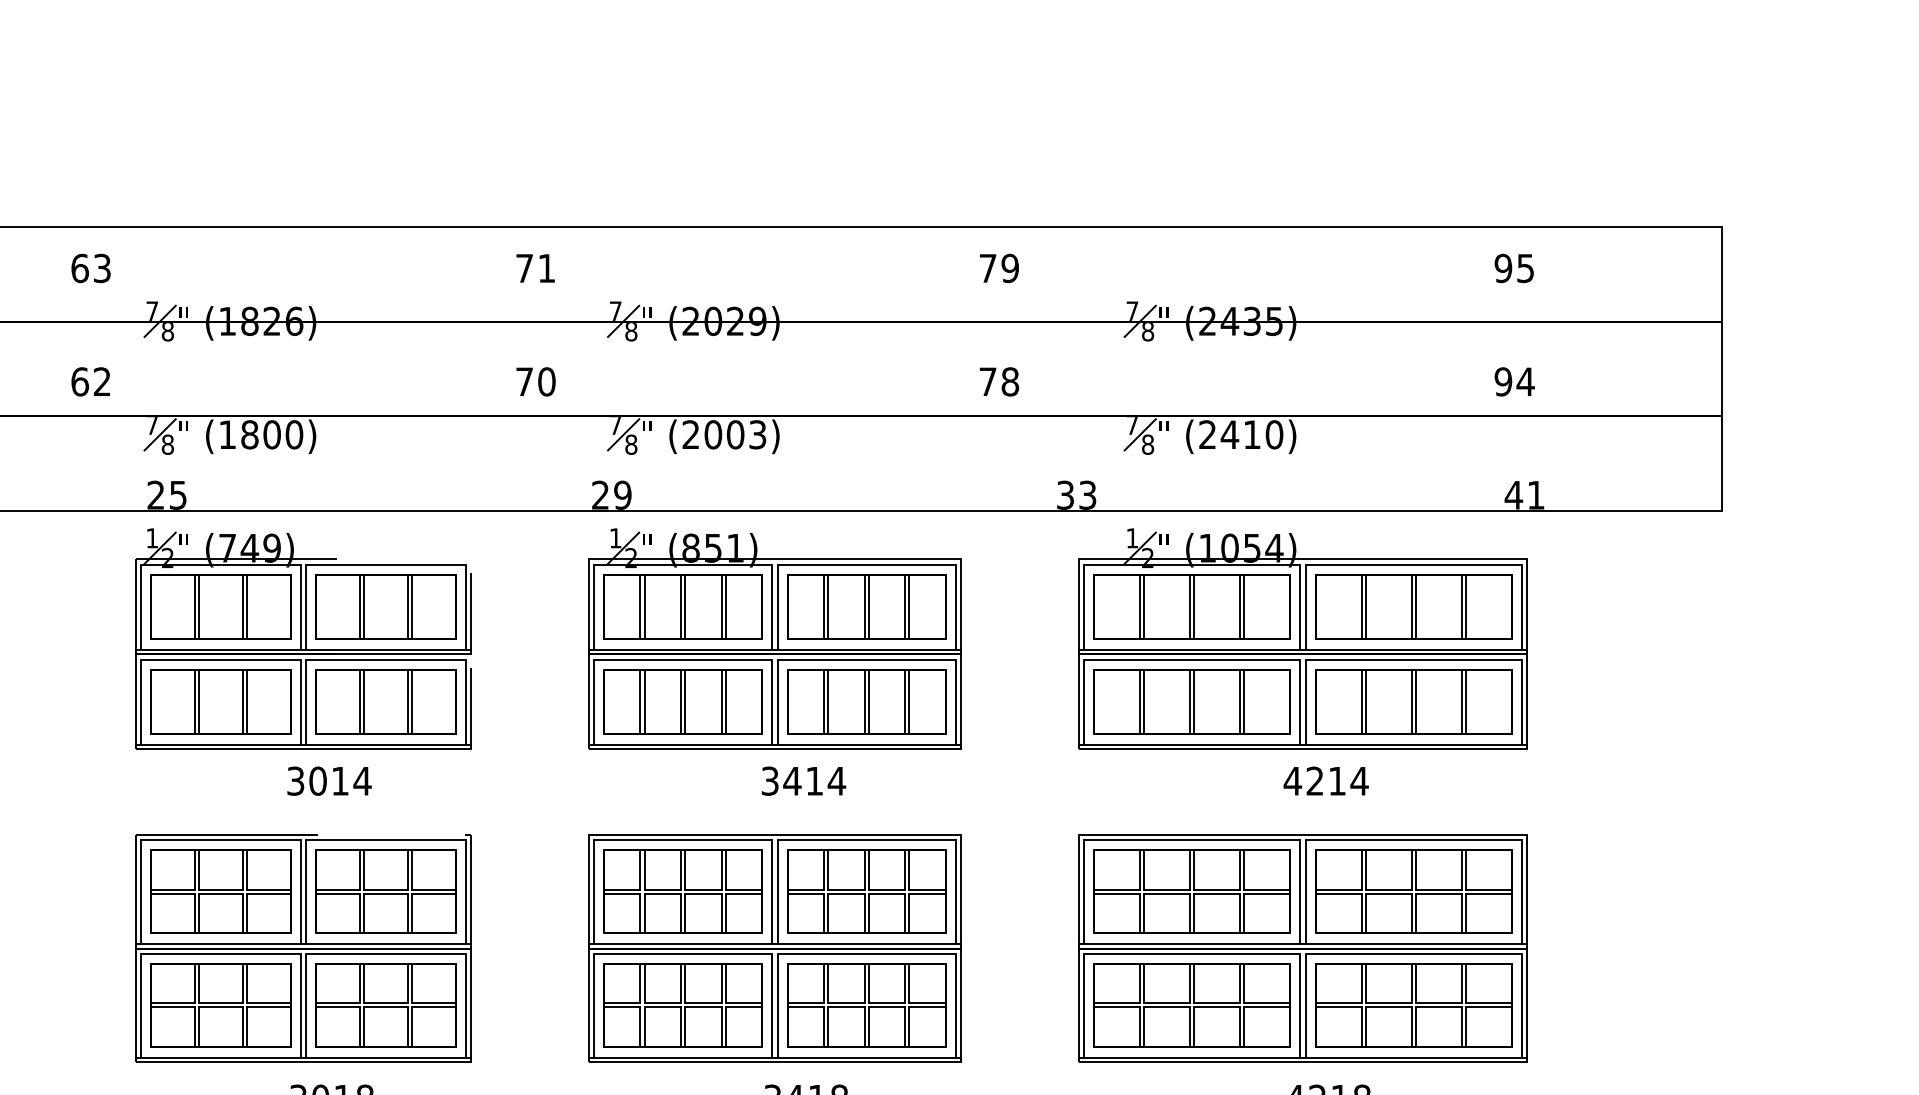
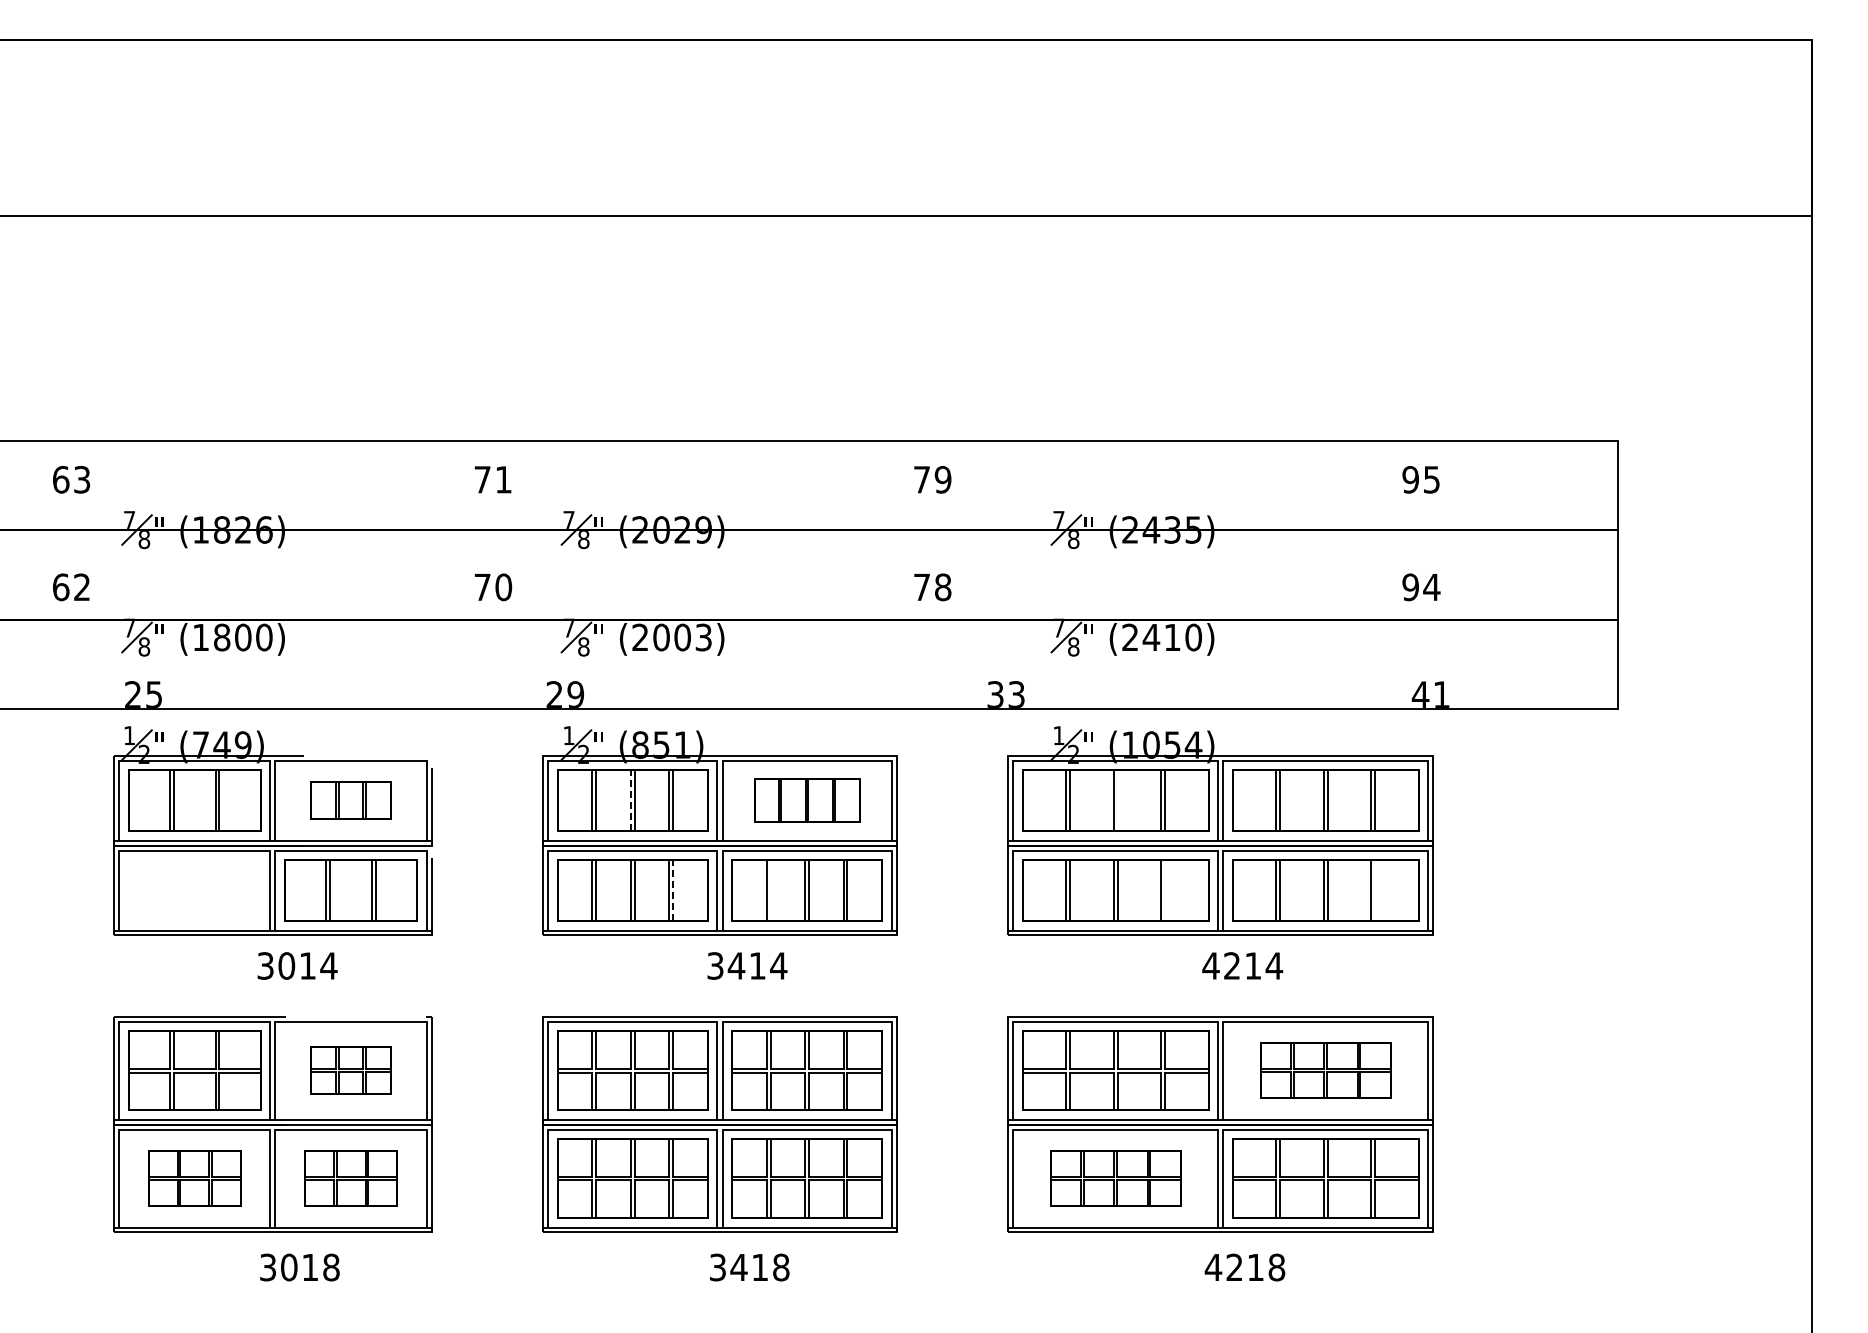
part: (385, 606) -> (350, 800), size x0.6
line: (680, 606) -> (630, 800), solid -> dashed
part: (866, 606) -> (806, 800), size x0.7
line: (1194, 606) -> (1117, 800), removed
part: (220, 701) -> (194, 890), removed
line: (725, 701) -> (673, 890), solid -> dashed
line: (828, 701) -> (770, 890), removed
line: (1243, 701) -> (1164, 890), removed
line: (1465, 701) -> (1374, 890), removed
part: (385, 891) -> (350, 1070), size x0.6
part: (1413, 891) -> (1325, 1070), size x0.7
part: (220, 1005) -> (194, 1178), size x0.7
part: (385, 1005) -> (350, 1178), size x0.7
part: (1192, 1005) -> (1115, 1178), size x0.7

